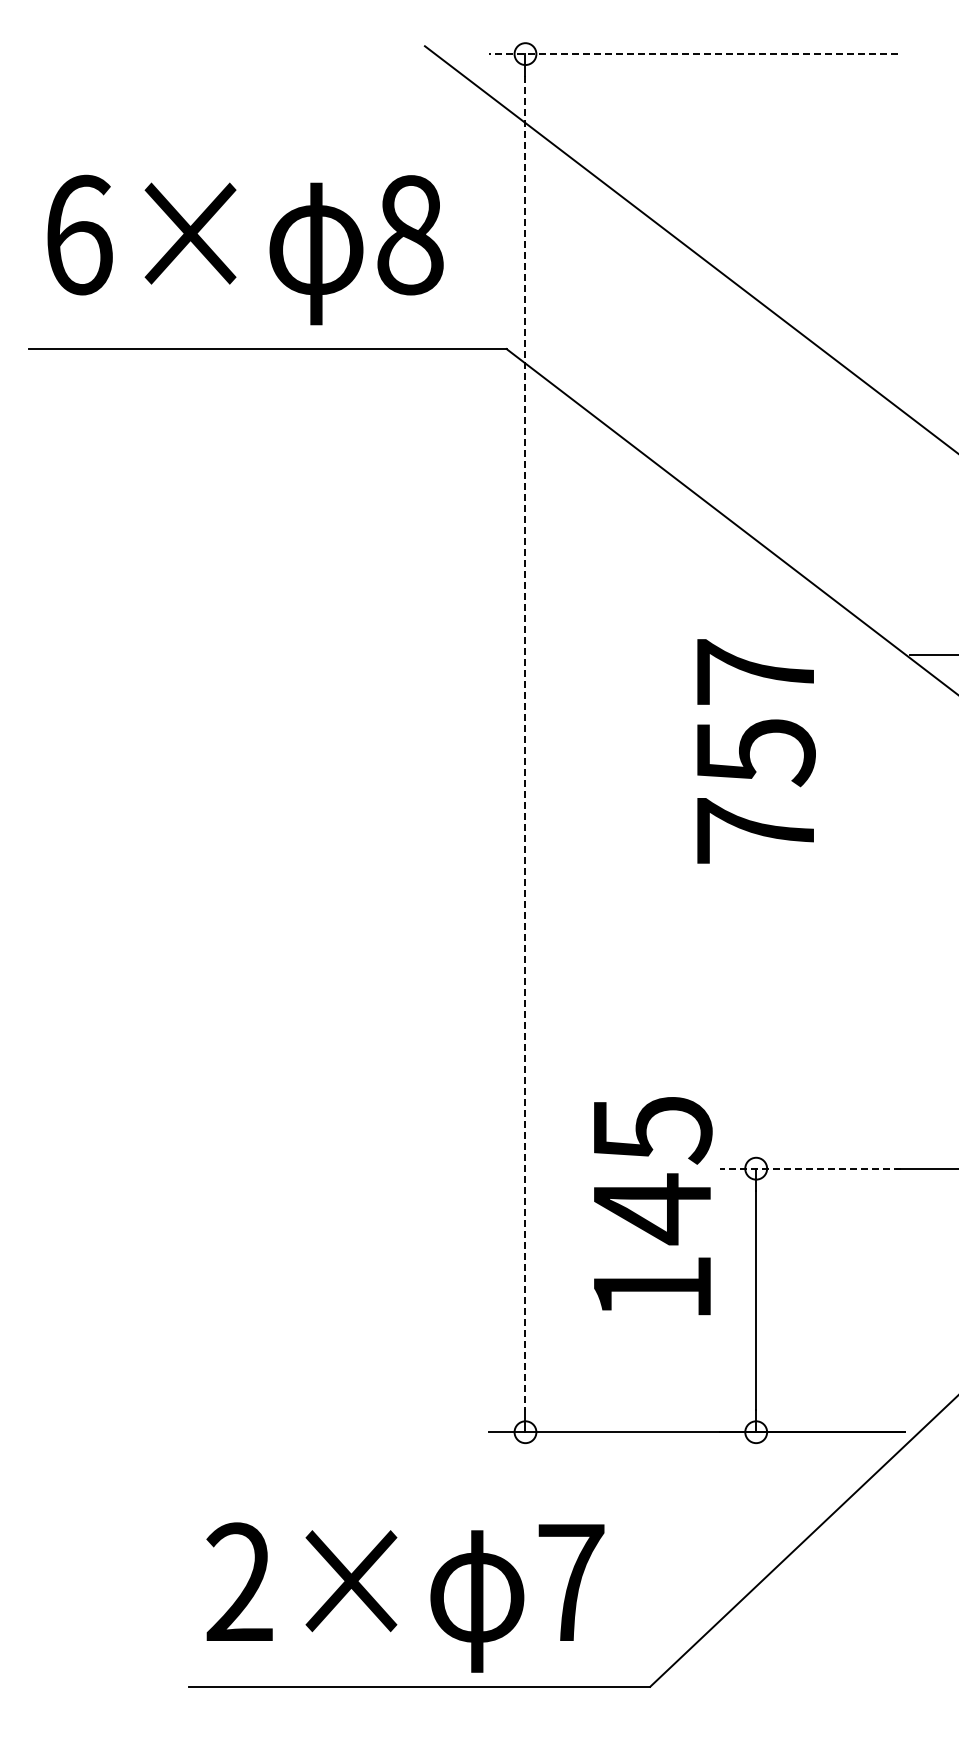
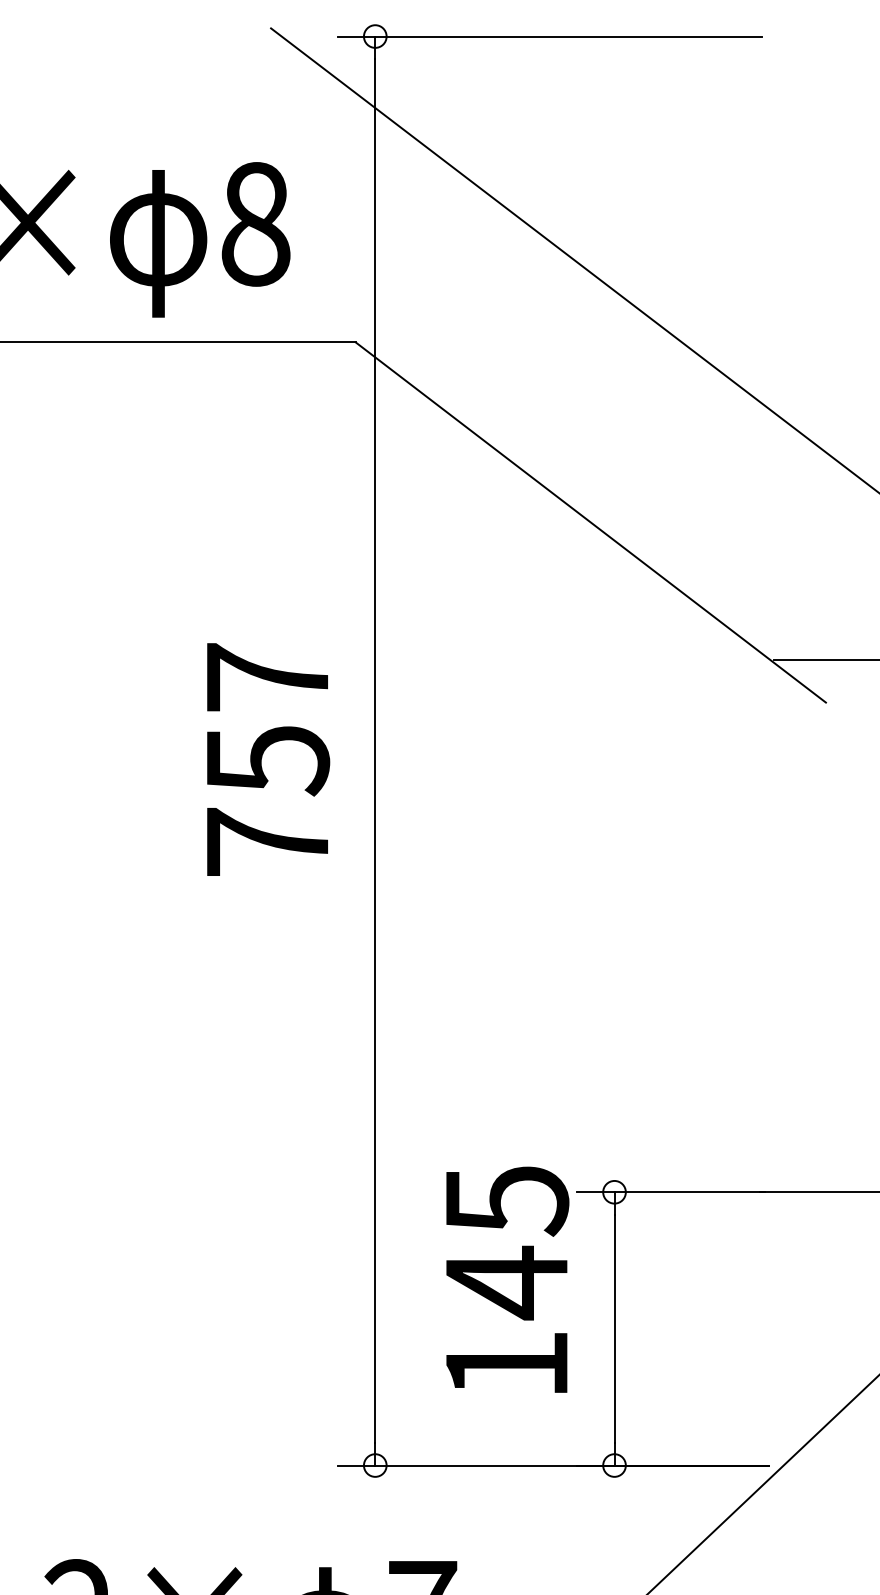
line: (693, 54) -> (549, 36), dashed -> solid
line: (525, 743) -> (375, 751), dashed -> solid
text: (756, 751) -> (268, 759), moved
line: (810, 1168) -> (670, 1192), dashed -> solid
text: (653, 1206) -> (508, 1280), moved

